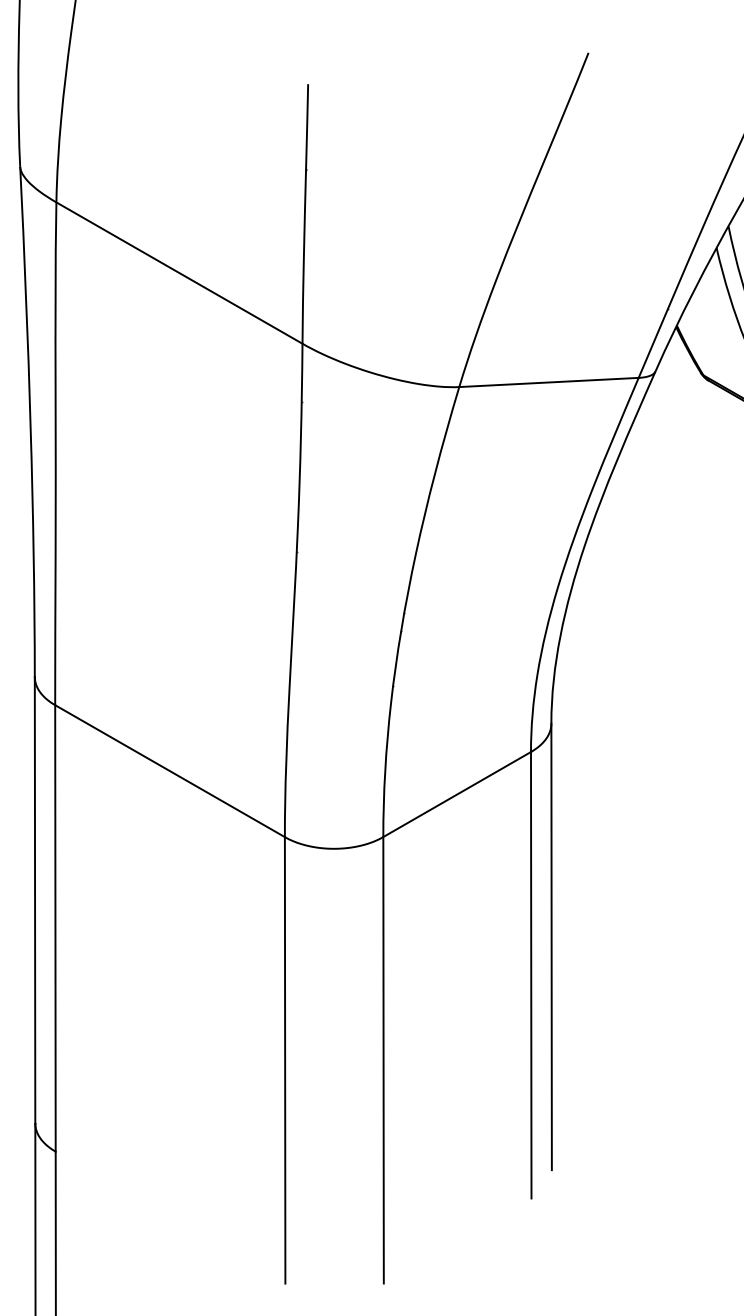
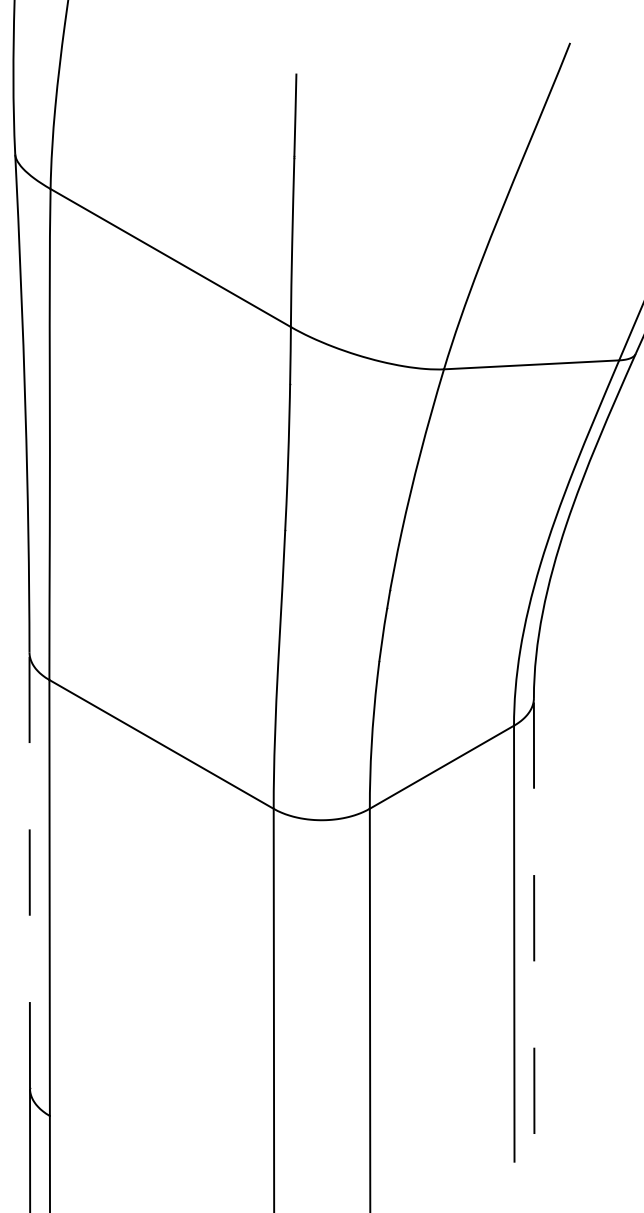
line: (35, 899) -> (30, 869), solid -> dashed
line: (551, 946) -> (534, 915), solid -> dashed

